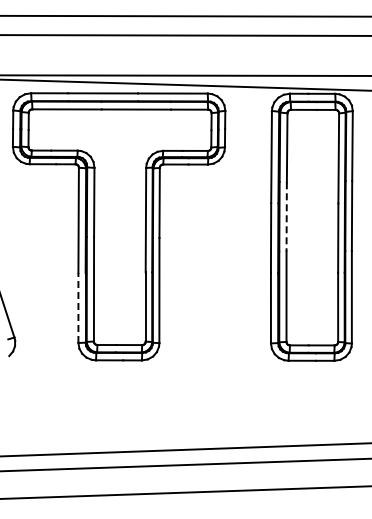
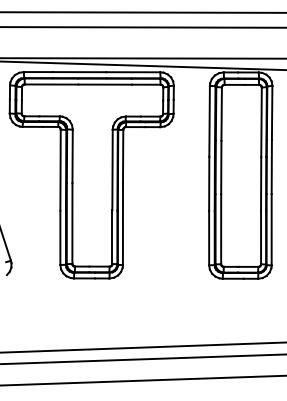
line: (286, 216) -> (221, 167), dashed -> solid
line: (78, 307) -> (60, 237), dashed -> solid

